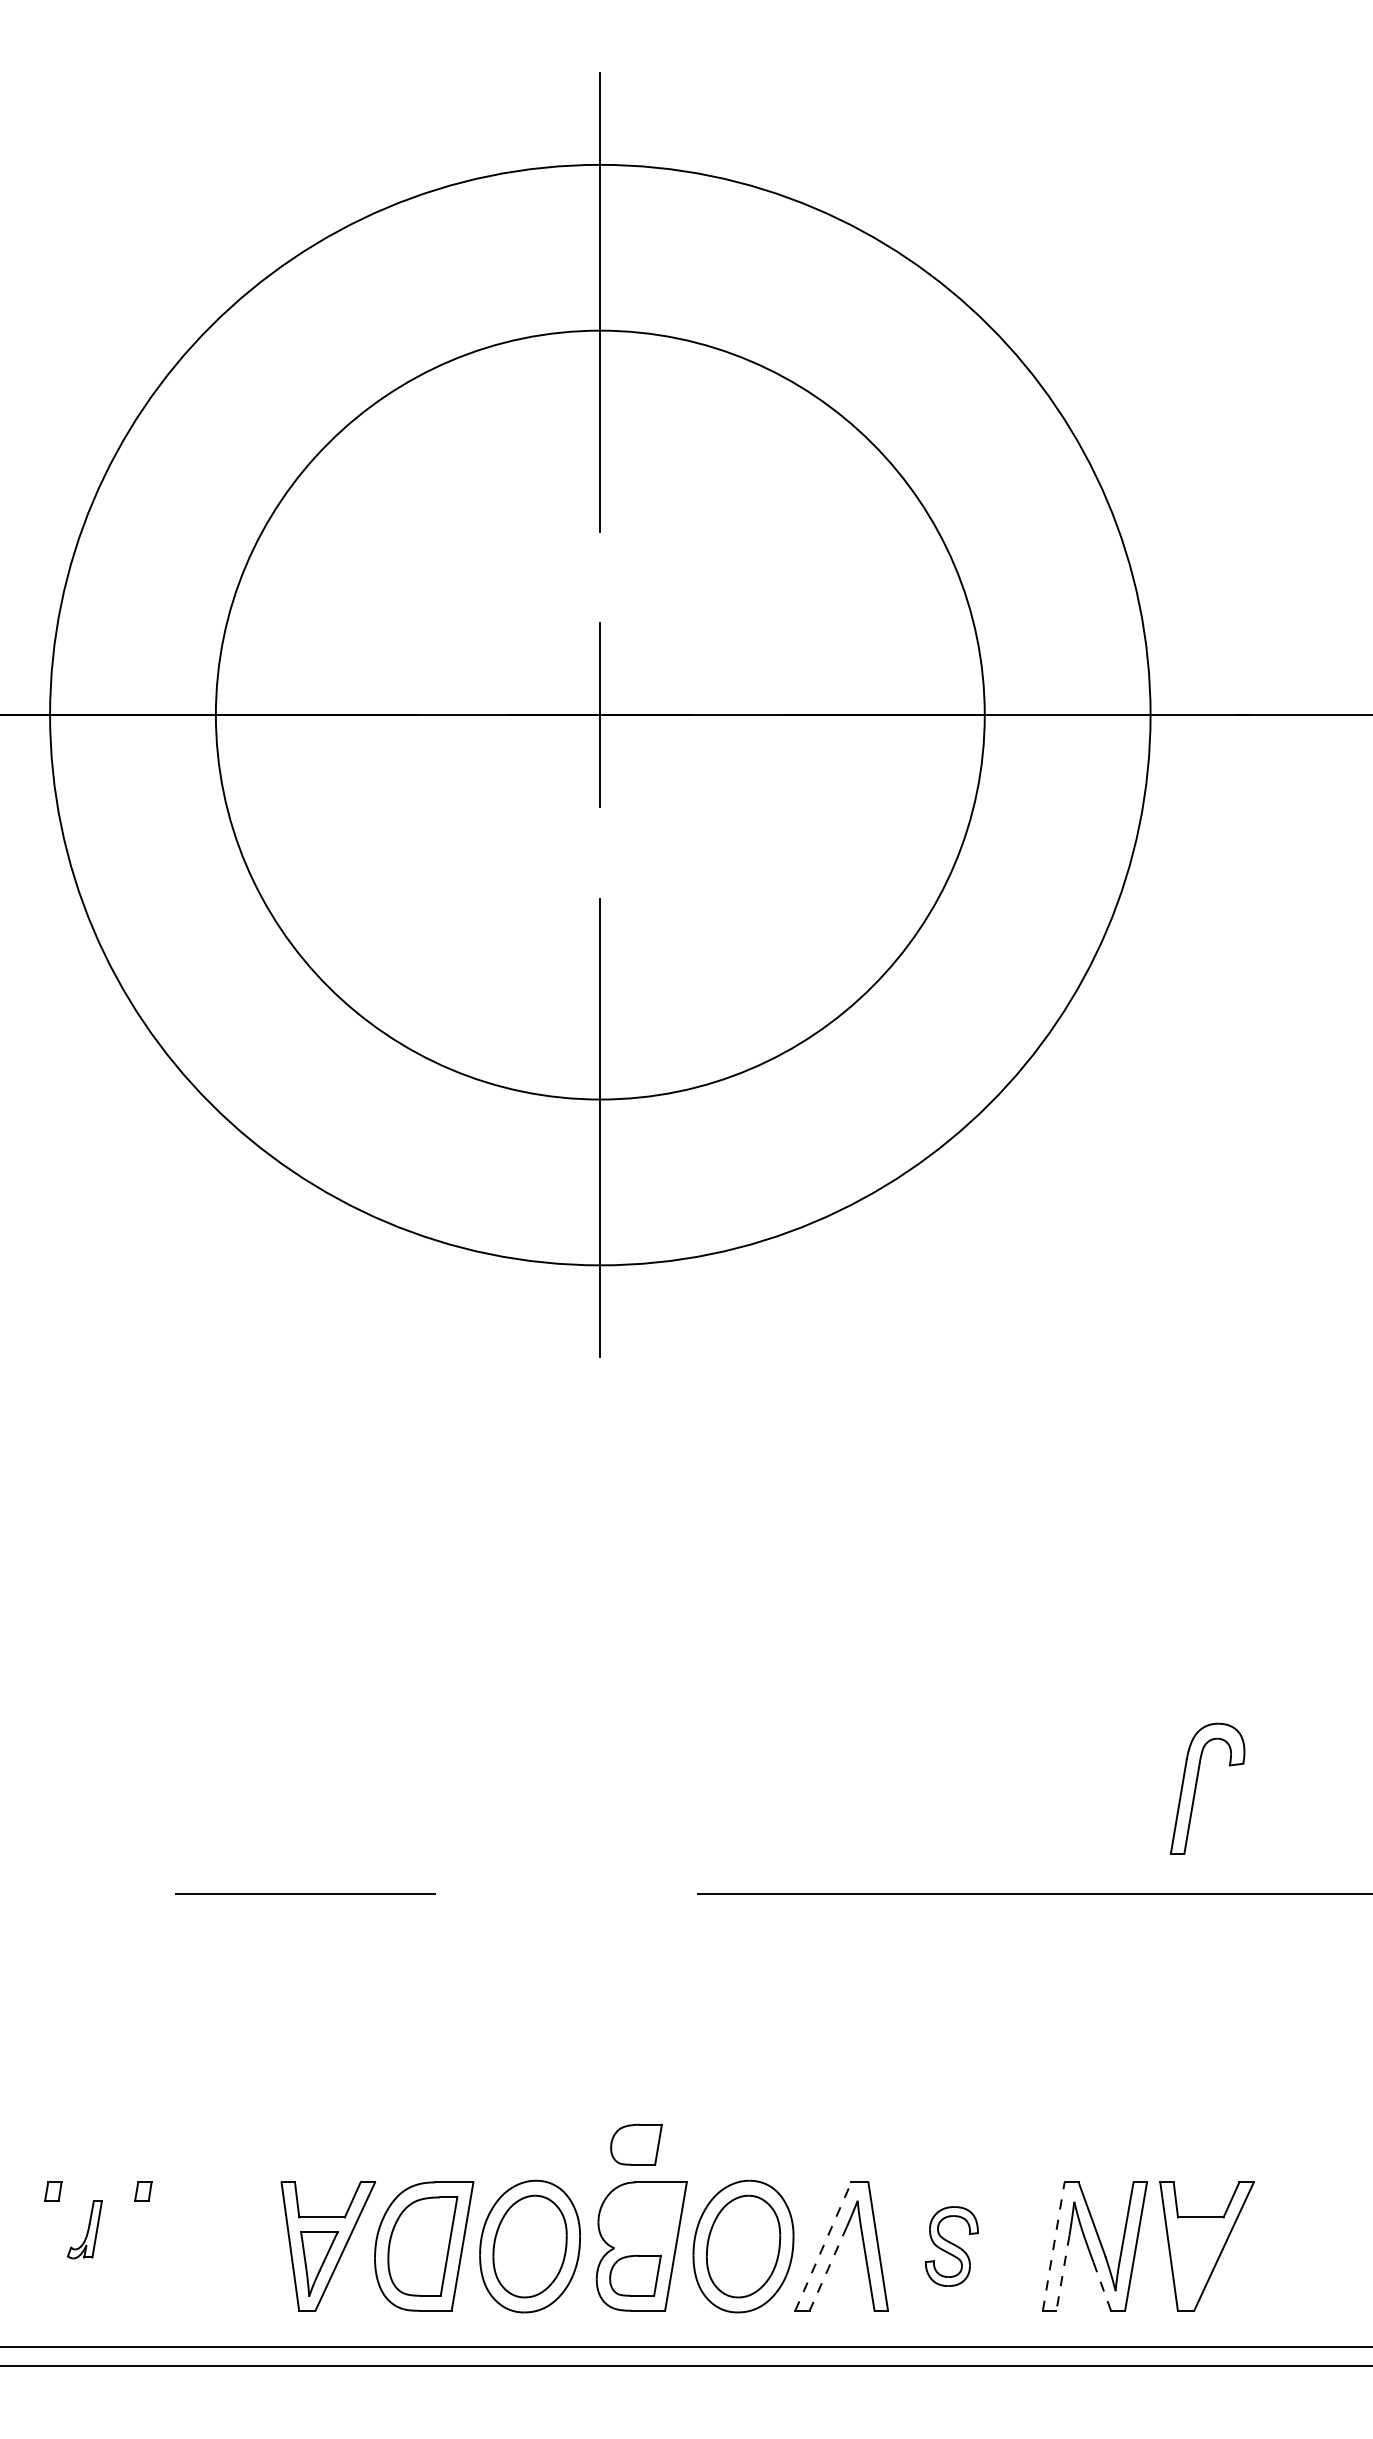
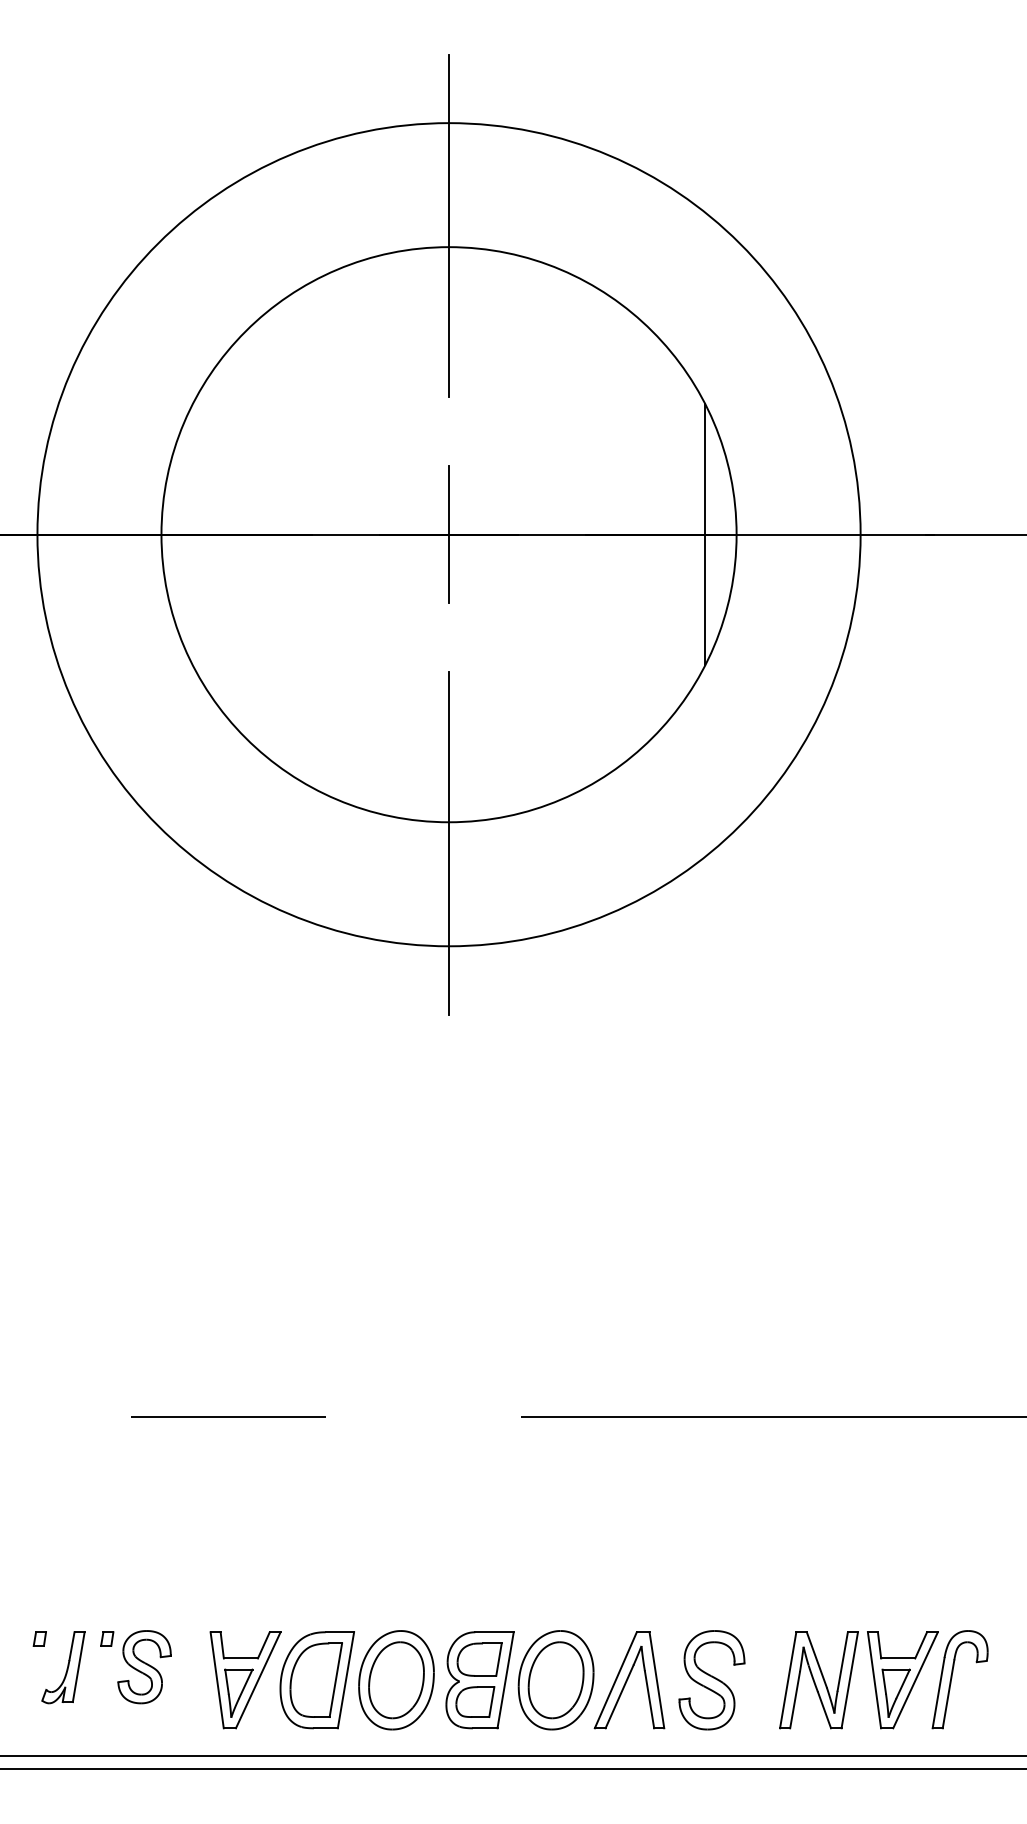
line: (942, 714) -> (704, 534), added
part: (1197, 1784) -> (952, 1676), moved
part: (636, 2144) -> (476, 1603), removed
part: (640, 2218) -> (479, 1659), added
part: (193, 2228) -> (144, 1666), added
part: (84, 2229) -> (63, 1667), size x1.67
line: (823, 2246) -> (615, 1680), dashed -> solid
part: (951, 2246) -> (711, 1680), size x1.67
line: (1053, 2246) -> (788, 1680), dashed -> solid
part: (1198, 2263) -> (896, 1692), added
line: (828, 2268) -> (619, 1696), dashed -> solid
line: (1062, 2273) -> (794, 1700), dashed -> solid
line: (1102, 2286) -> (824, 1710), dashed -> solid

